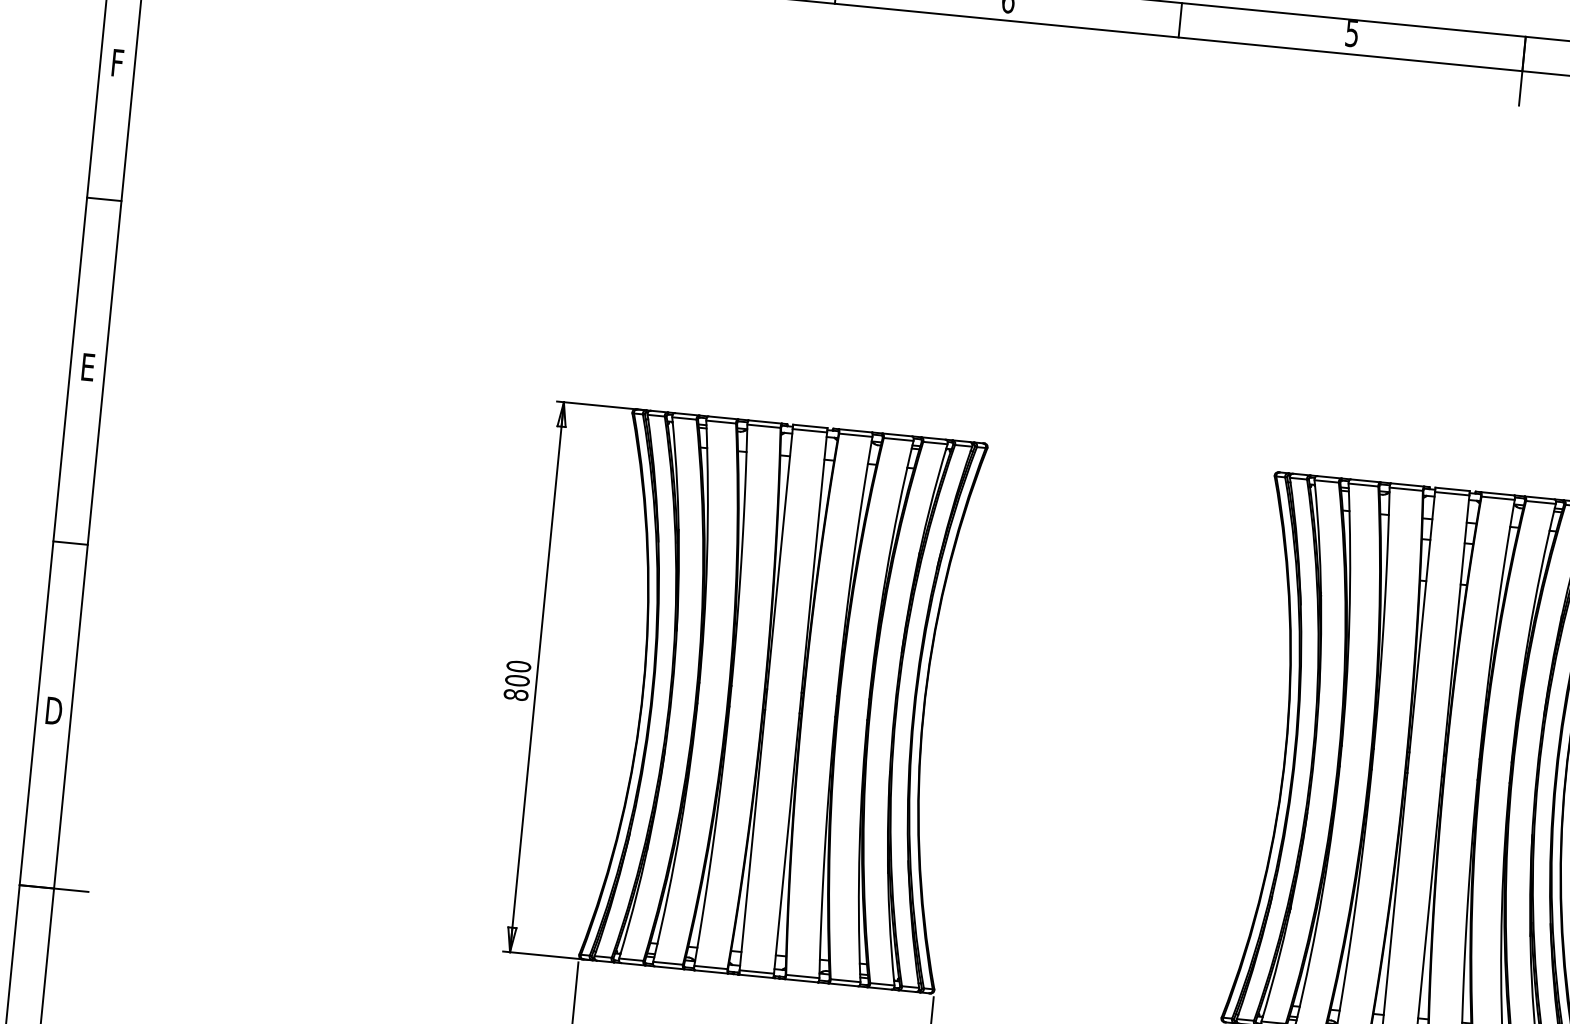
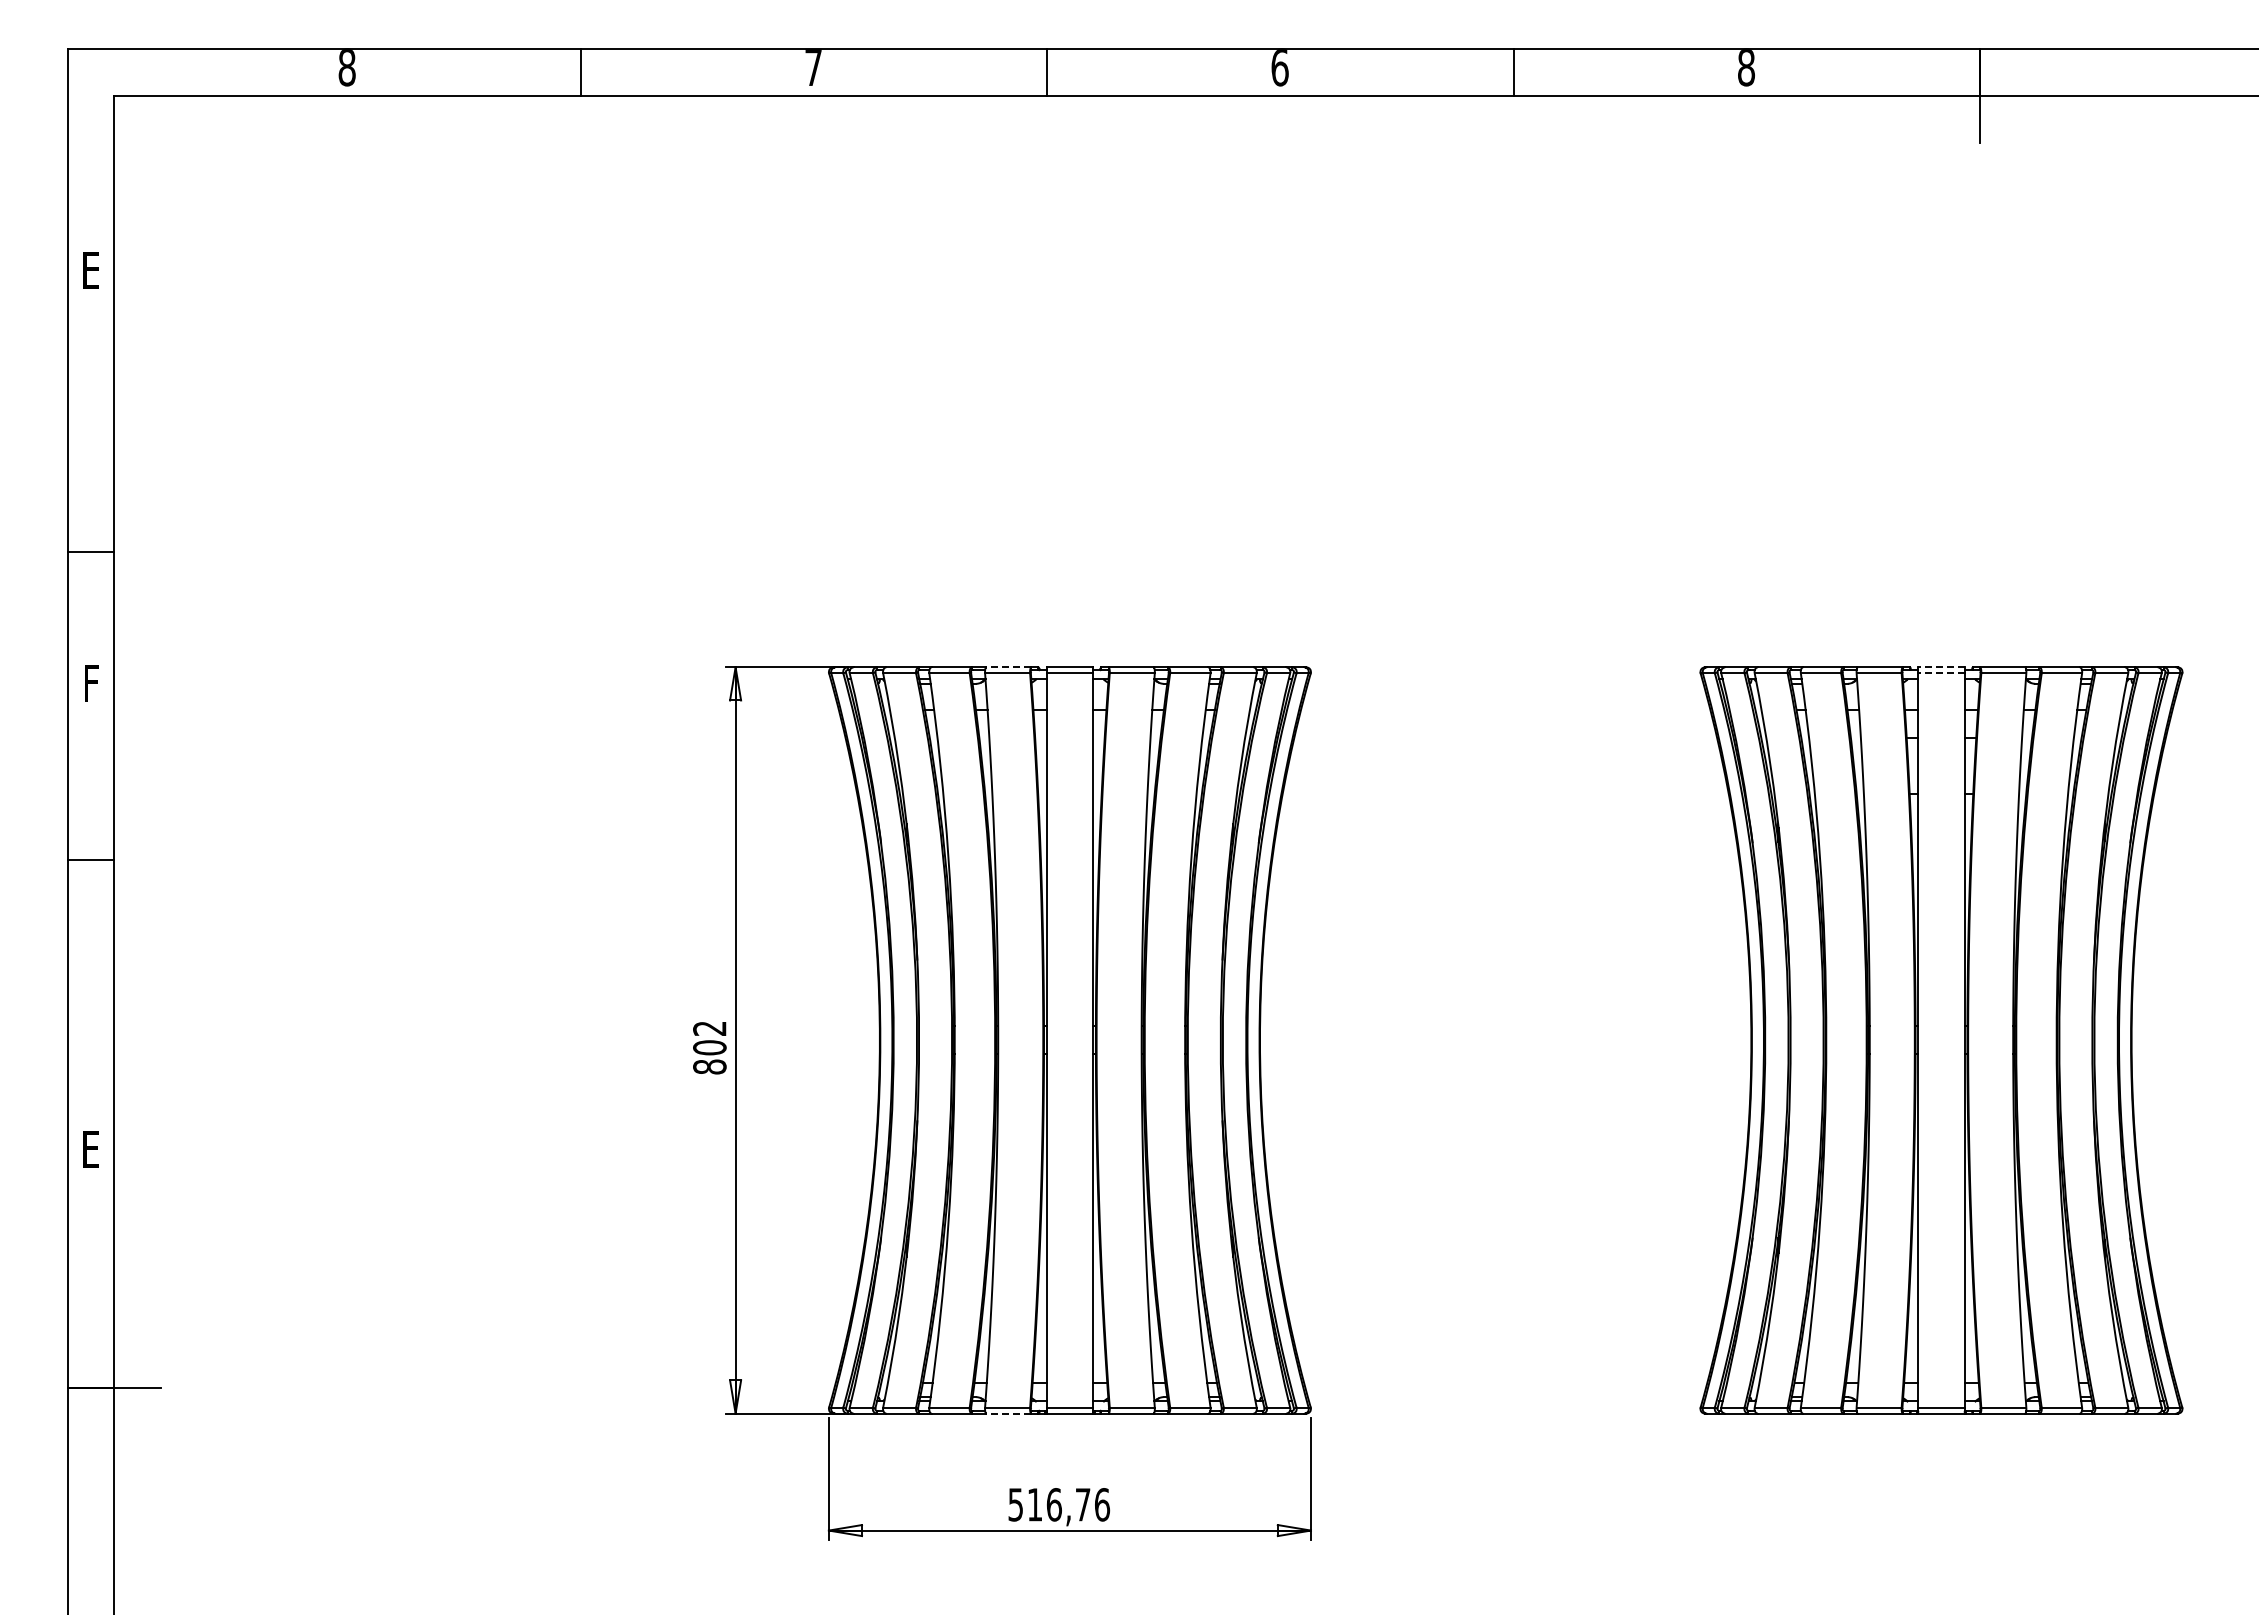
text: (1352, 33) -> (1746, 68), 5 -> 8
text: (117, 63) -> (90, 270), F -> E
line: (103, 199) -> (90, 552), moved
text: (88, 367) -> (91, 683), E -> F
line: (765, 422) -> (1008, 667), solid -> dashed
line: (1451, 489) -> (1940, 667), solid -> dashed
line: (1451, 493) -> (1940, 673), solid -> dashed
line: (70, 542) -> (90, 859), moved
text: (518, 666) -> (709, 1028), 800 -> 802
text: (53, 710) -> (90, 1149), D -> E
line: (711, 971) -> (1008, 1413), solid -> dashed

